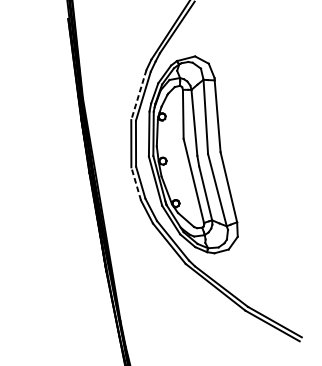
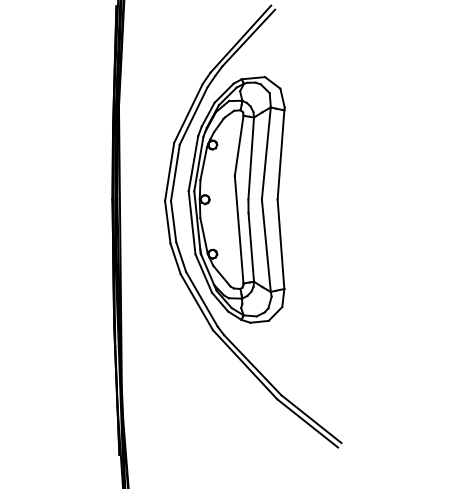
line: (138, 94) -> (188, 113), dashed -> solid
line: (135, 183) -> (167, 221), dashed -> solid

